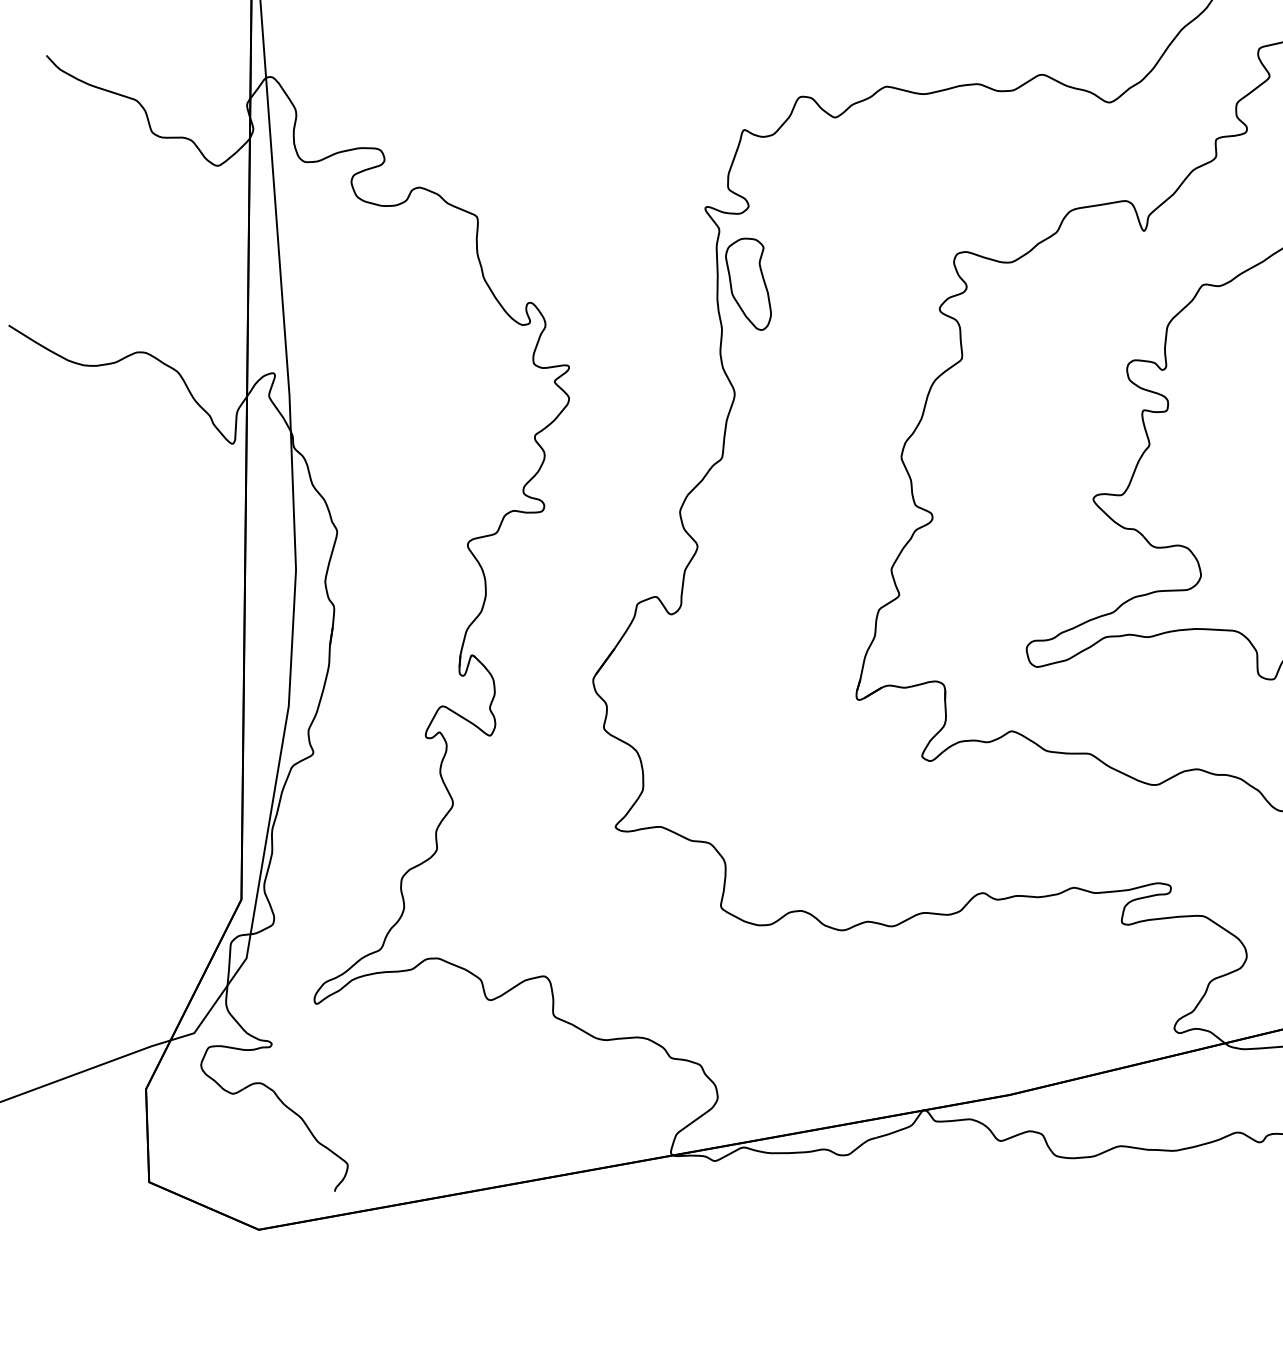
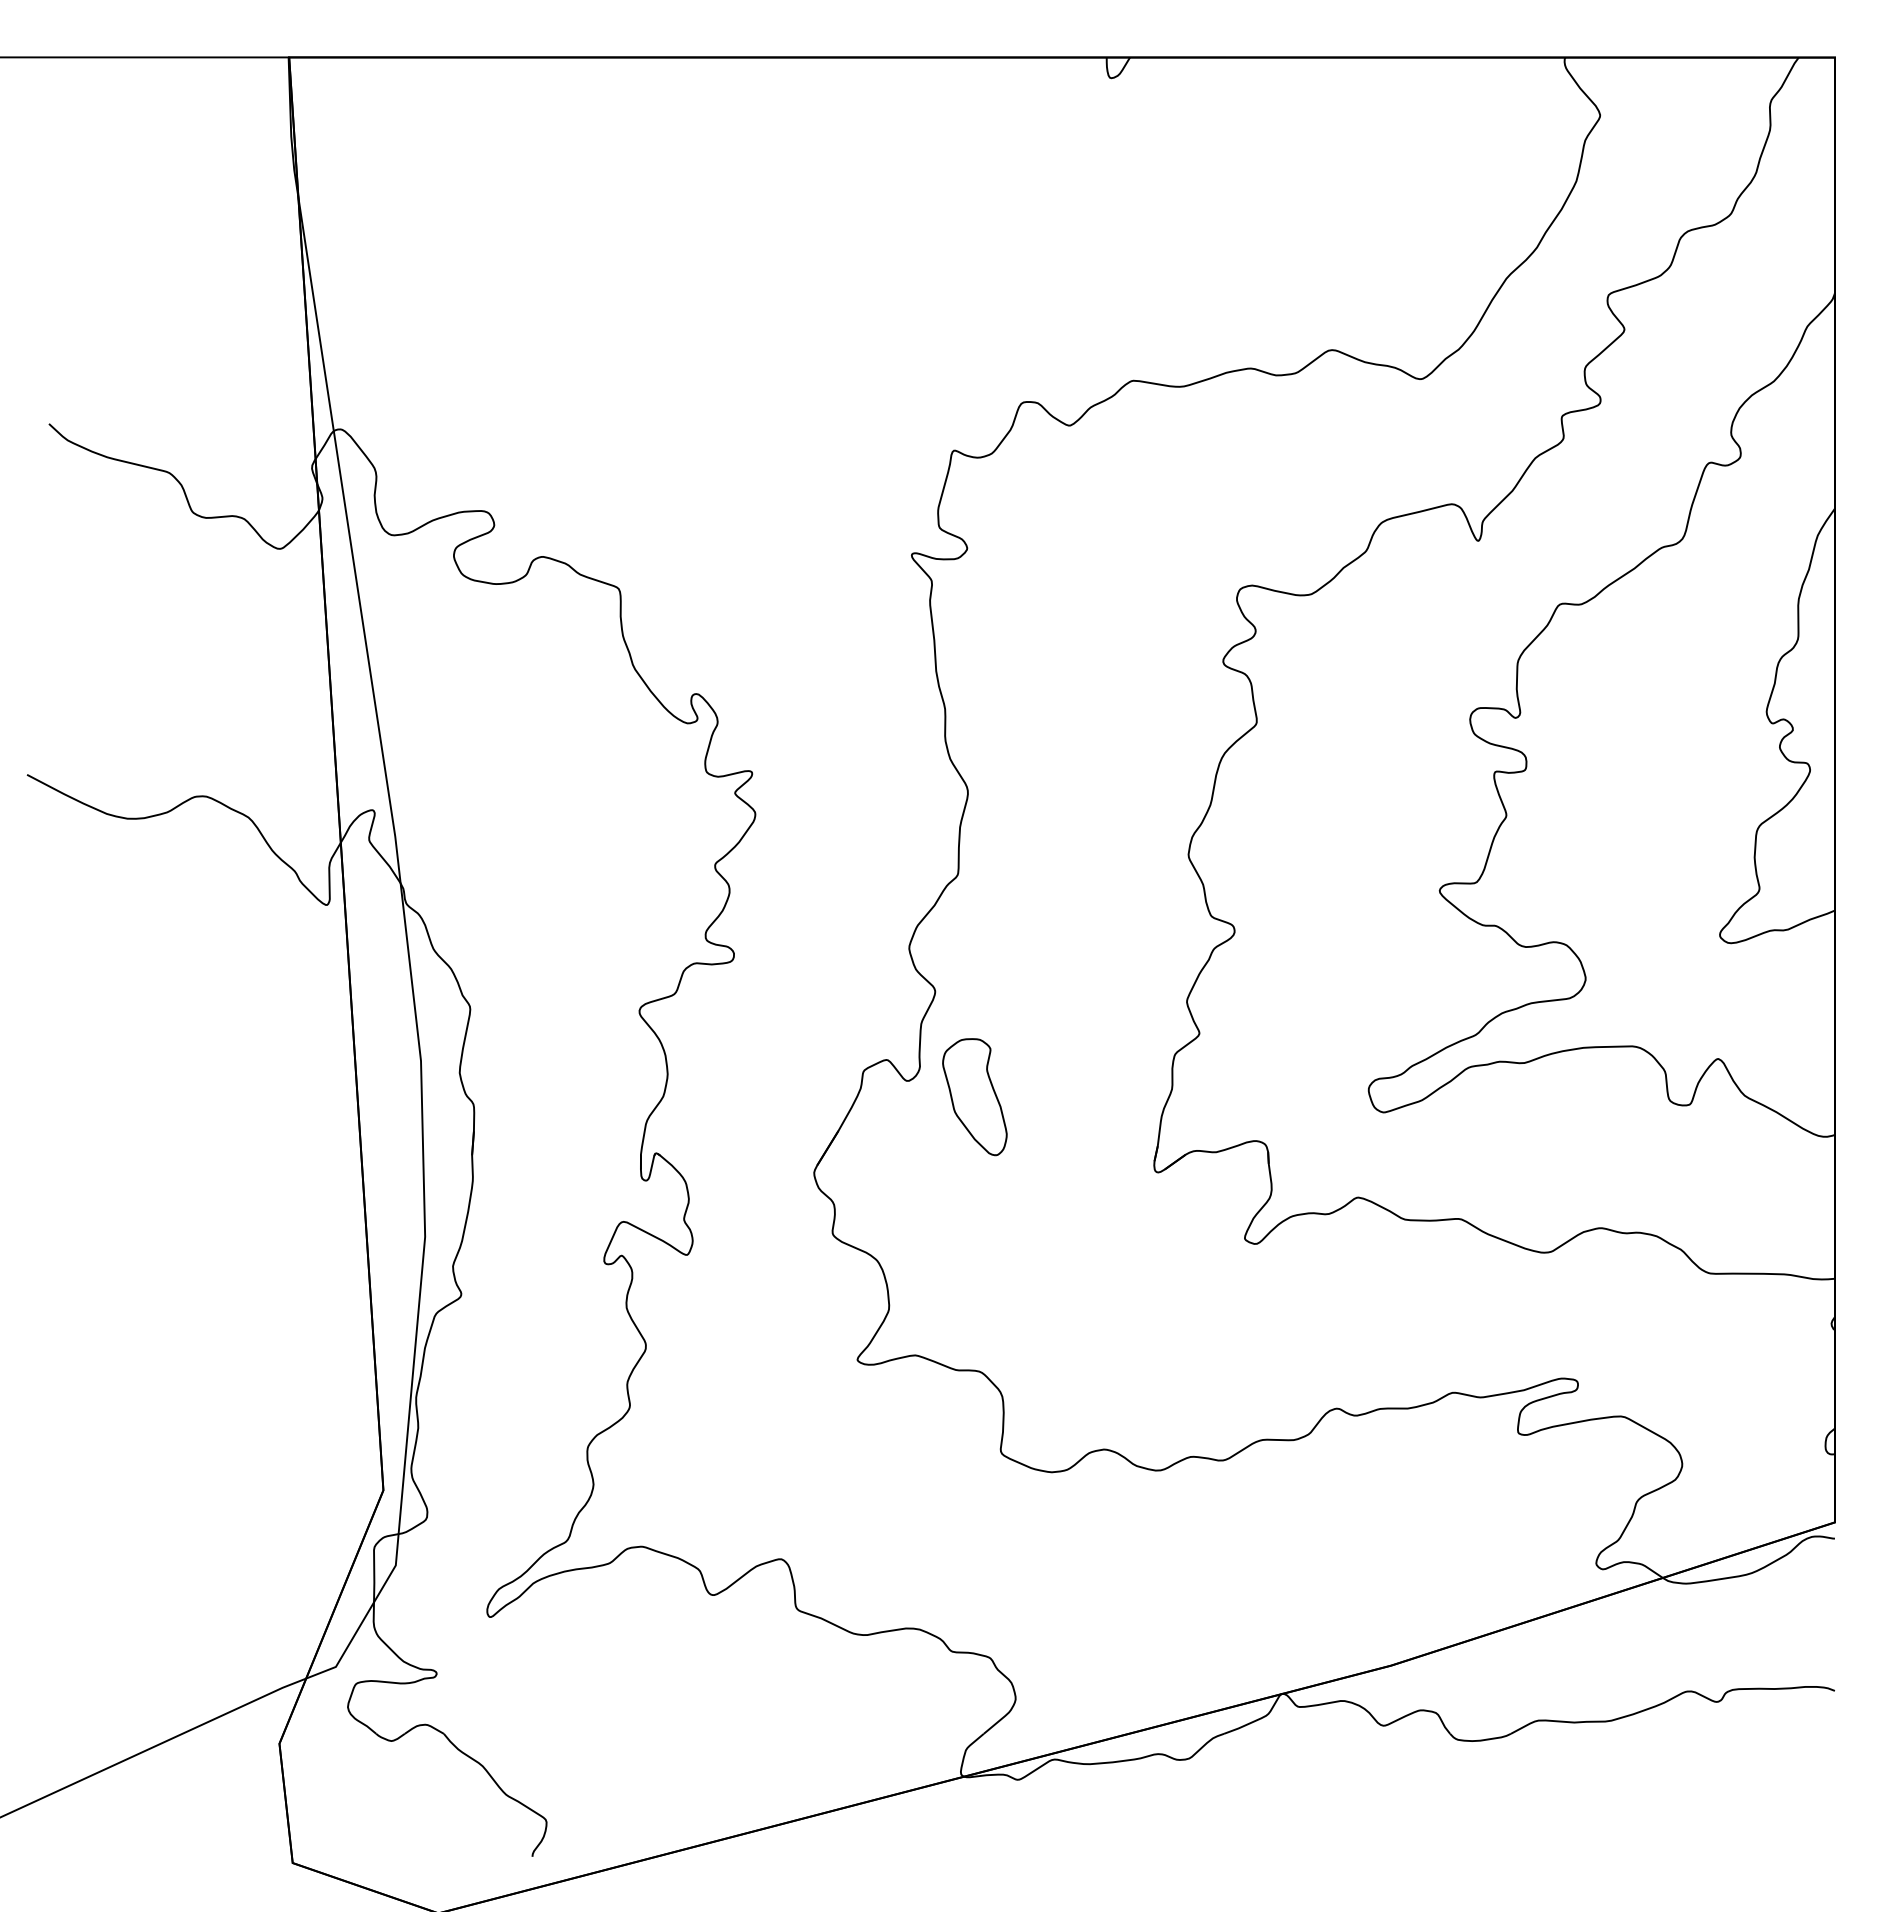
part: (748, 284) -> (974, 1097), moved

